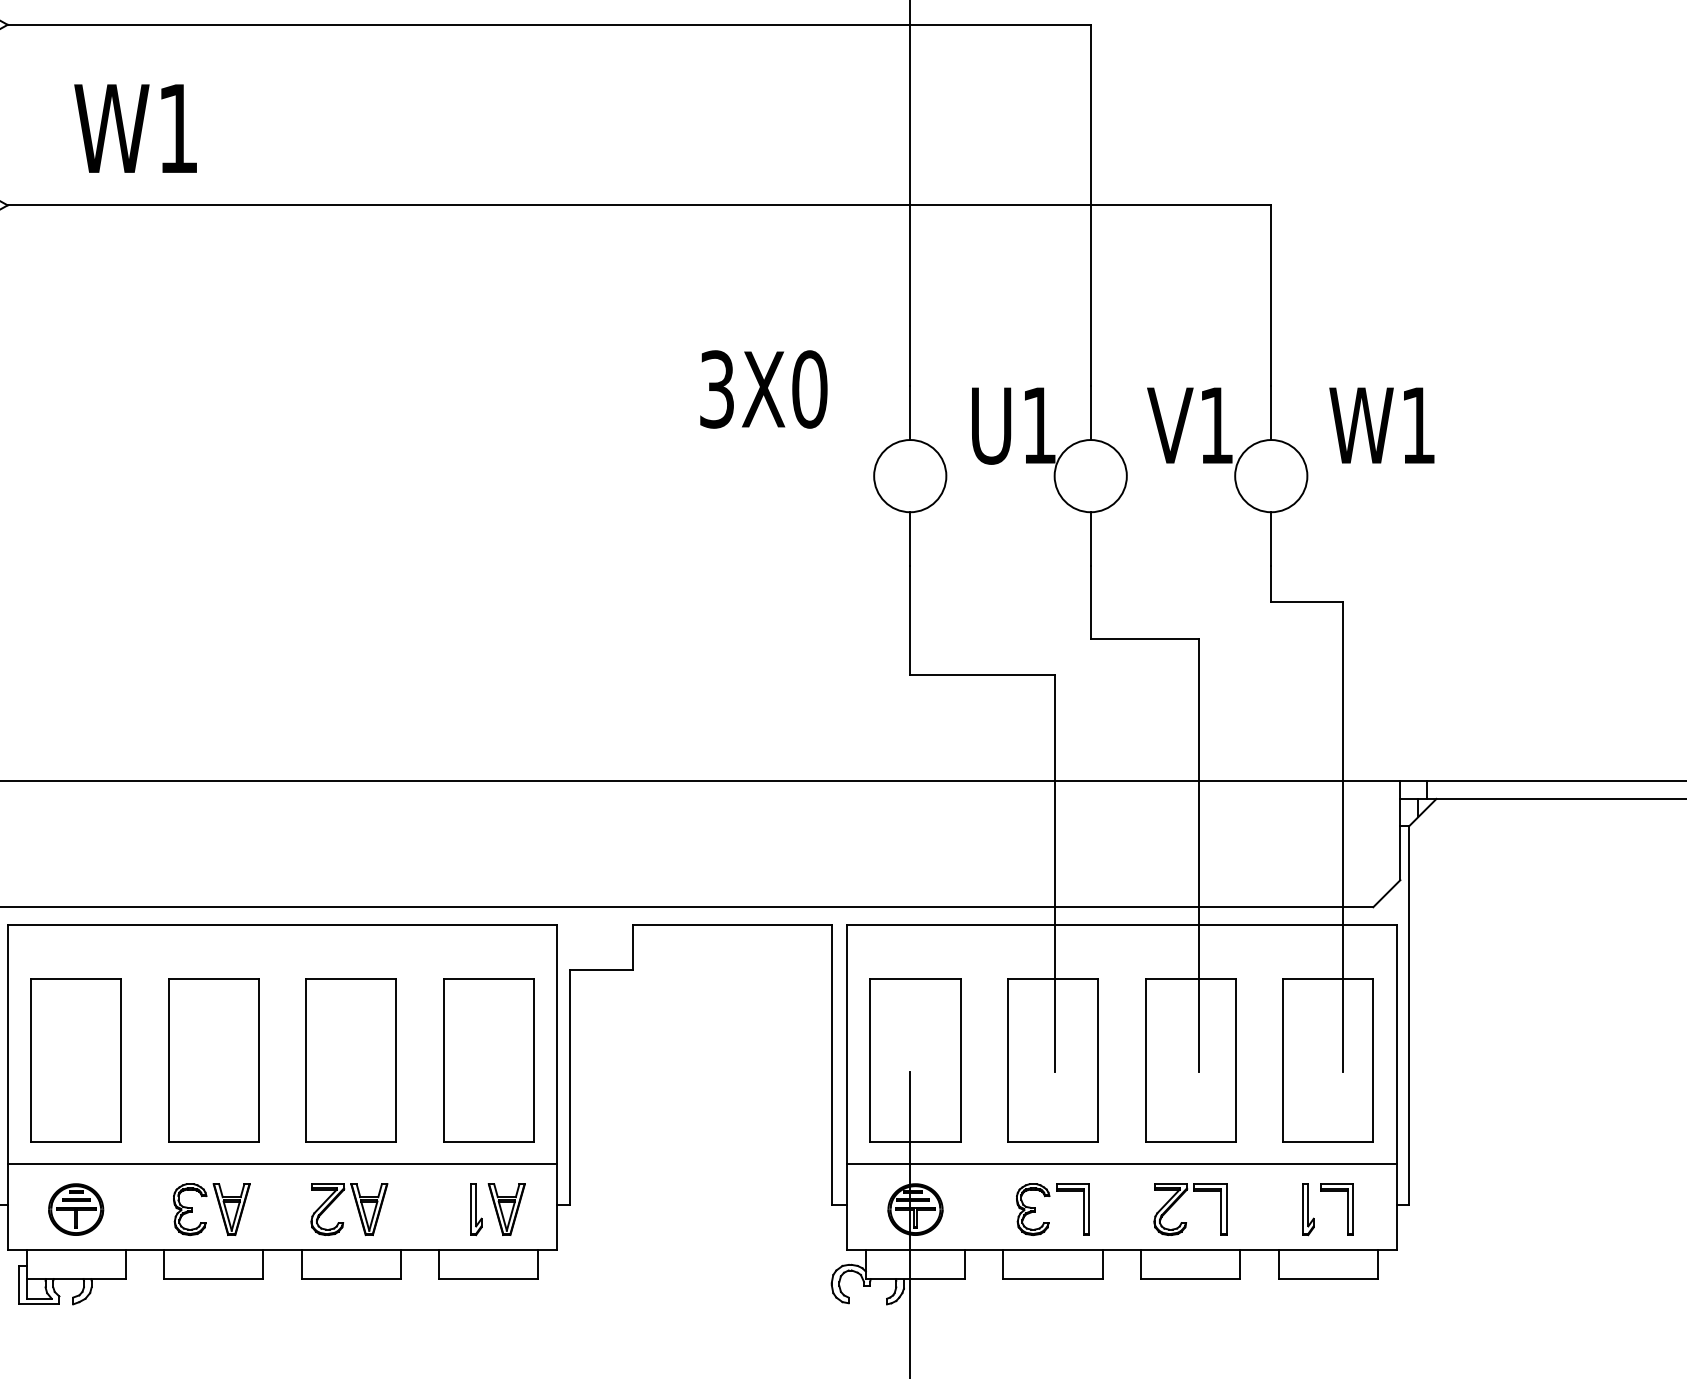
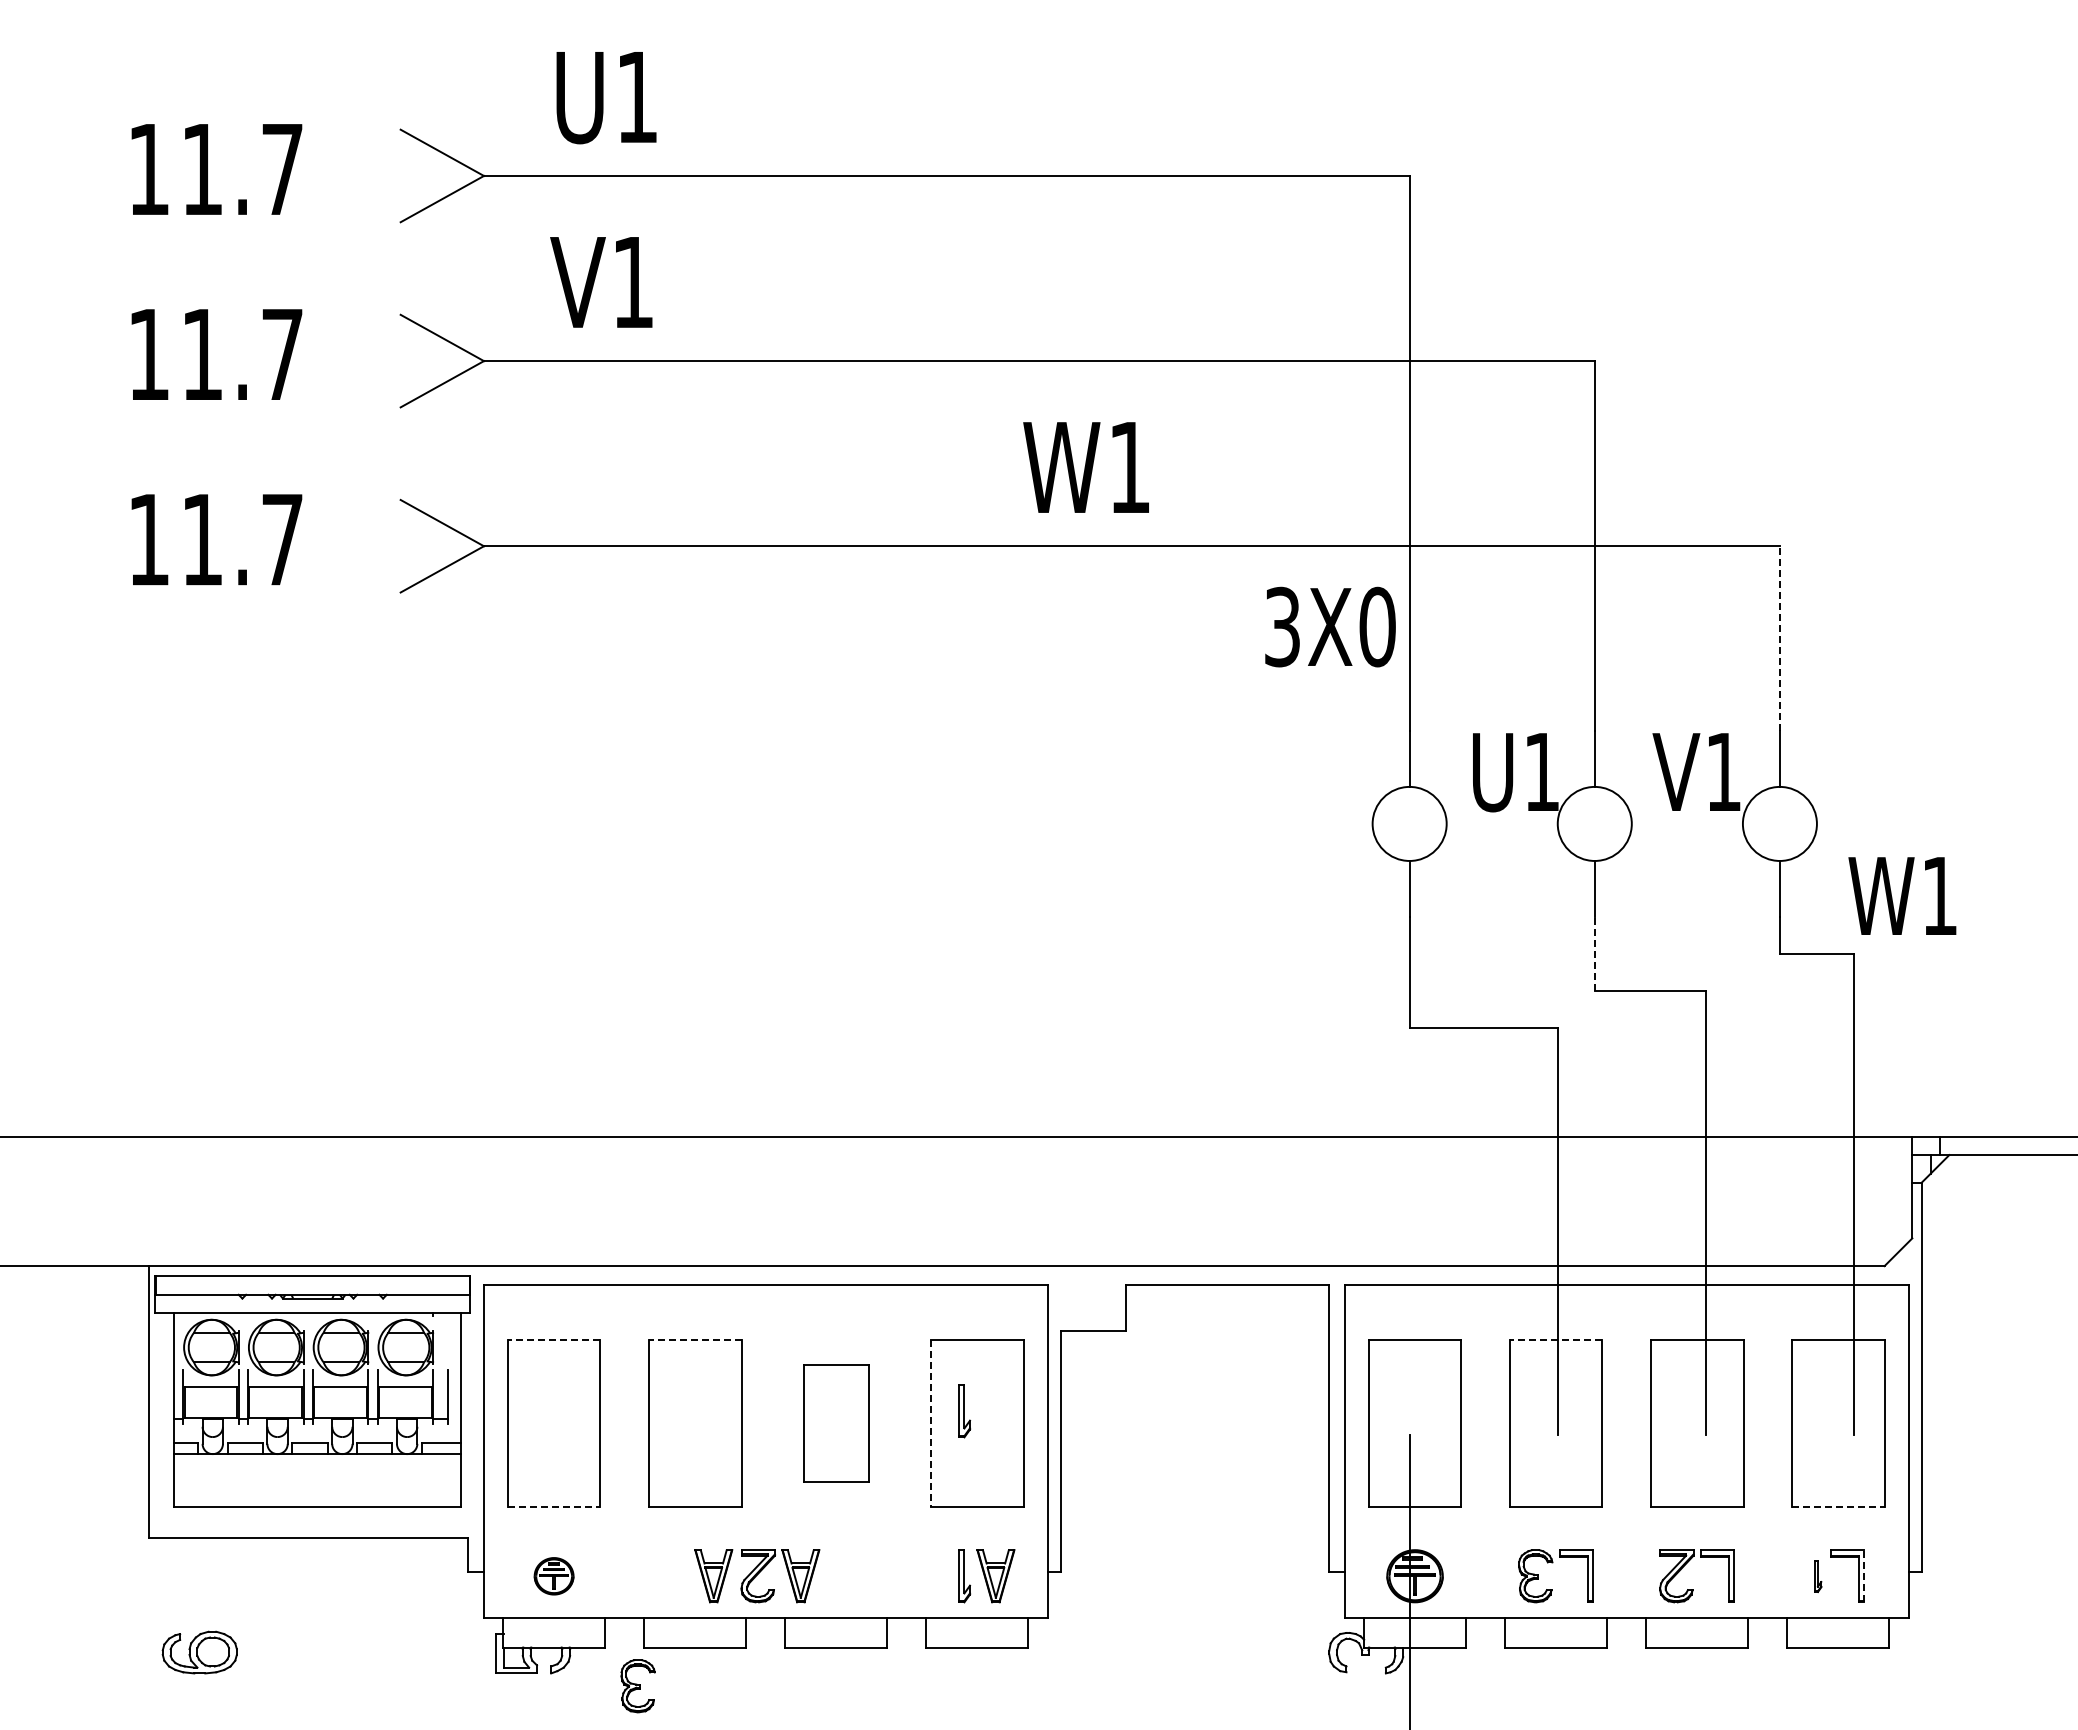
text: (134, 128) -> (1085, 467), moved
line: (1270, 295) -> (1779, 638), solid -> dashed
text: (763, 388) -> (1330, 626), moved
text: (1382, 424) -> (1902, 895), moved
line: (1090, 602) -> (1594, 953), solid -> dashed
line: (75, 979) -> (553, 1340), solid -> dashed
line: (212, 979) -> (694, 1340), solid -> dashed
line: (1052, 979) -> (1555, 1340), solid -> dashed
part: (476, 1048) -> (964, 1411), added
part: (351, 1060) -> (836, 1423), size x0.7
line: (444, 1060) -> (931, 1423), solid -> dashed
line: (76, 1141) -> (554, 1506), solid -> dashed
line: (1328, 1141) -> (1838, 1506), solid -> dashed
line: (282, 1164) -> (765, 1529), removed
line: (1121, 1164) -> (1626, 1529), removed
line: (1353, 1208) -> (1864, 1575), solid -> dashed
part: (75, 1209) -> (553, 1576), size x0.7
part: (189, 1209) -> (637, 1686), moved
part: (357, 1209) -> (788, 1576), moved
part: (1307, 1209) -> (1817, 1576), size x0.6

